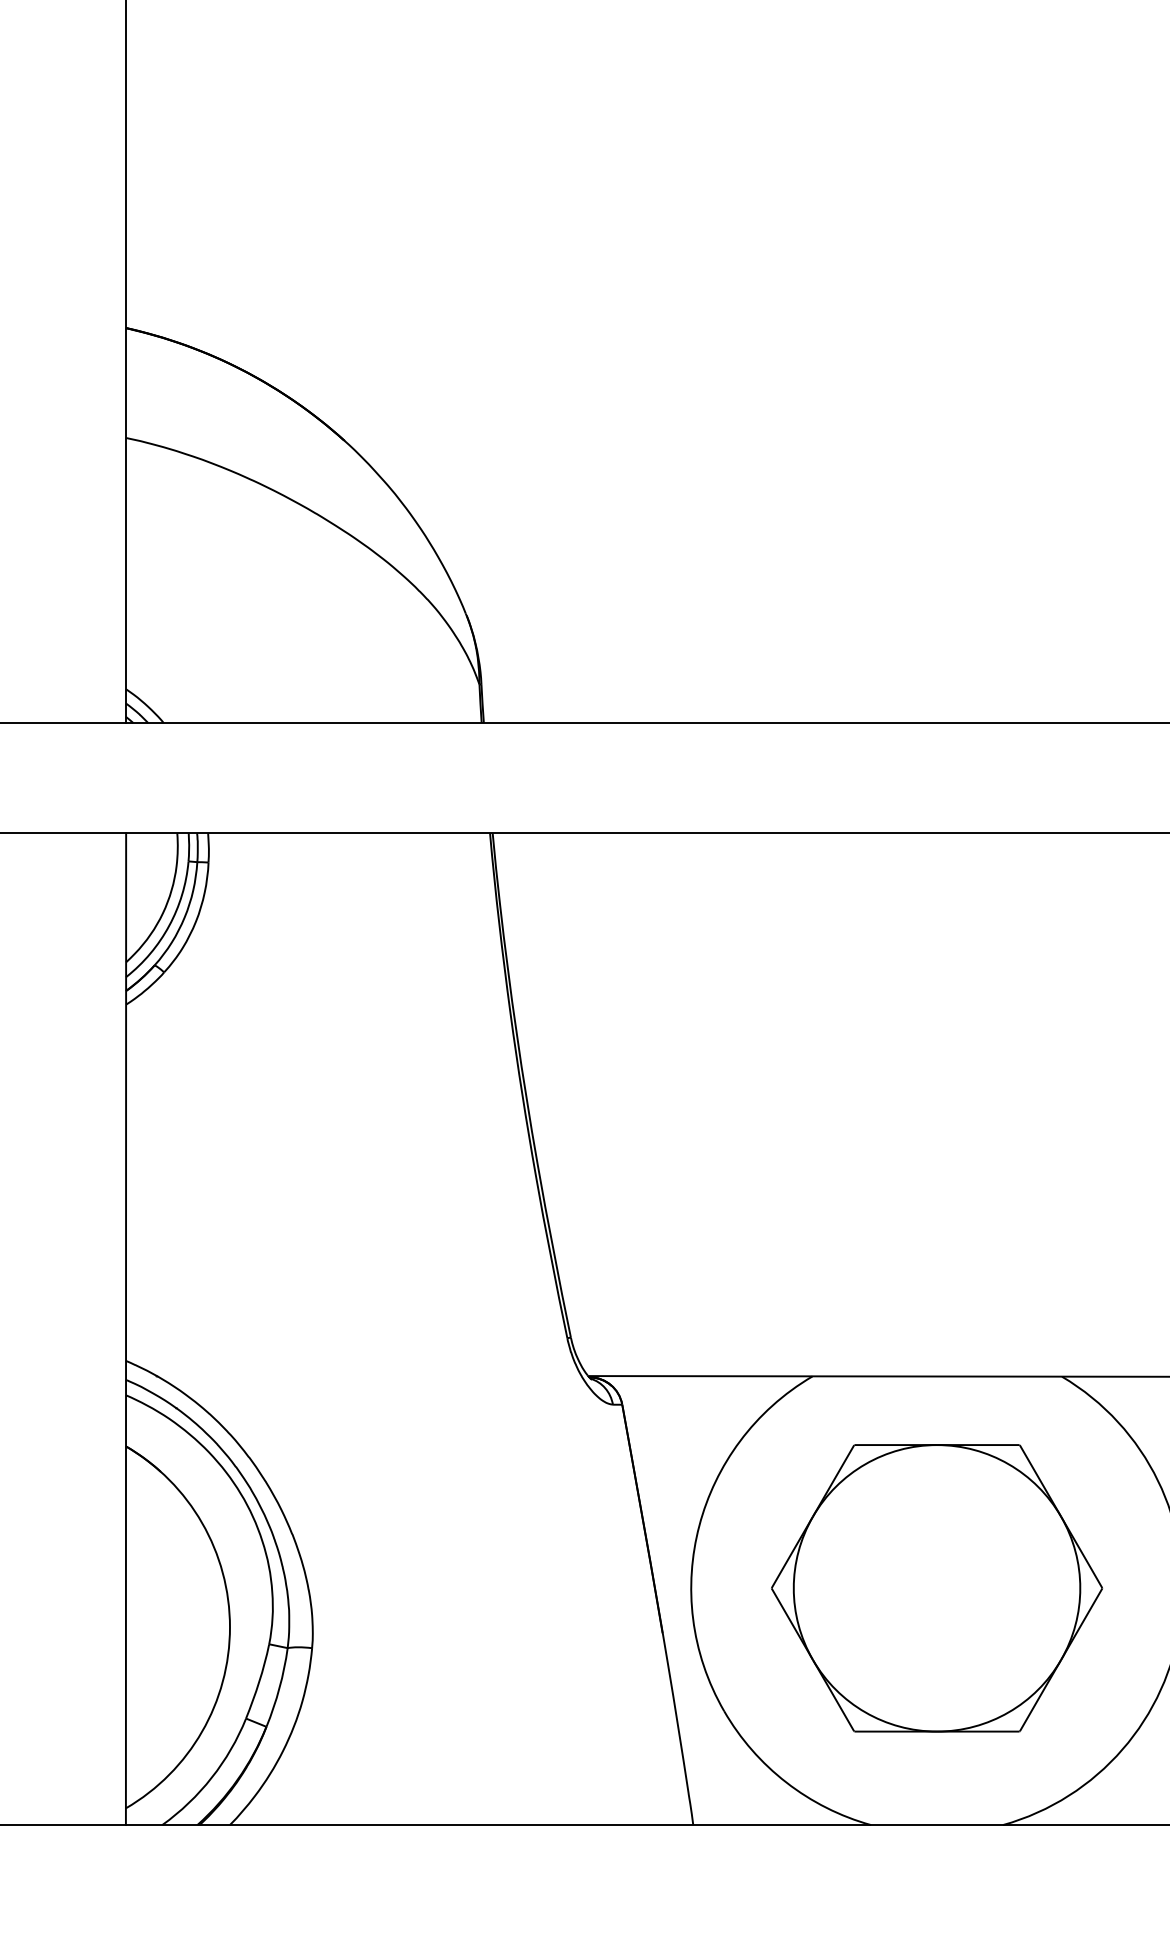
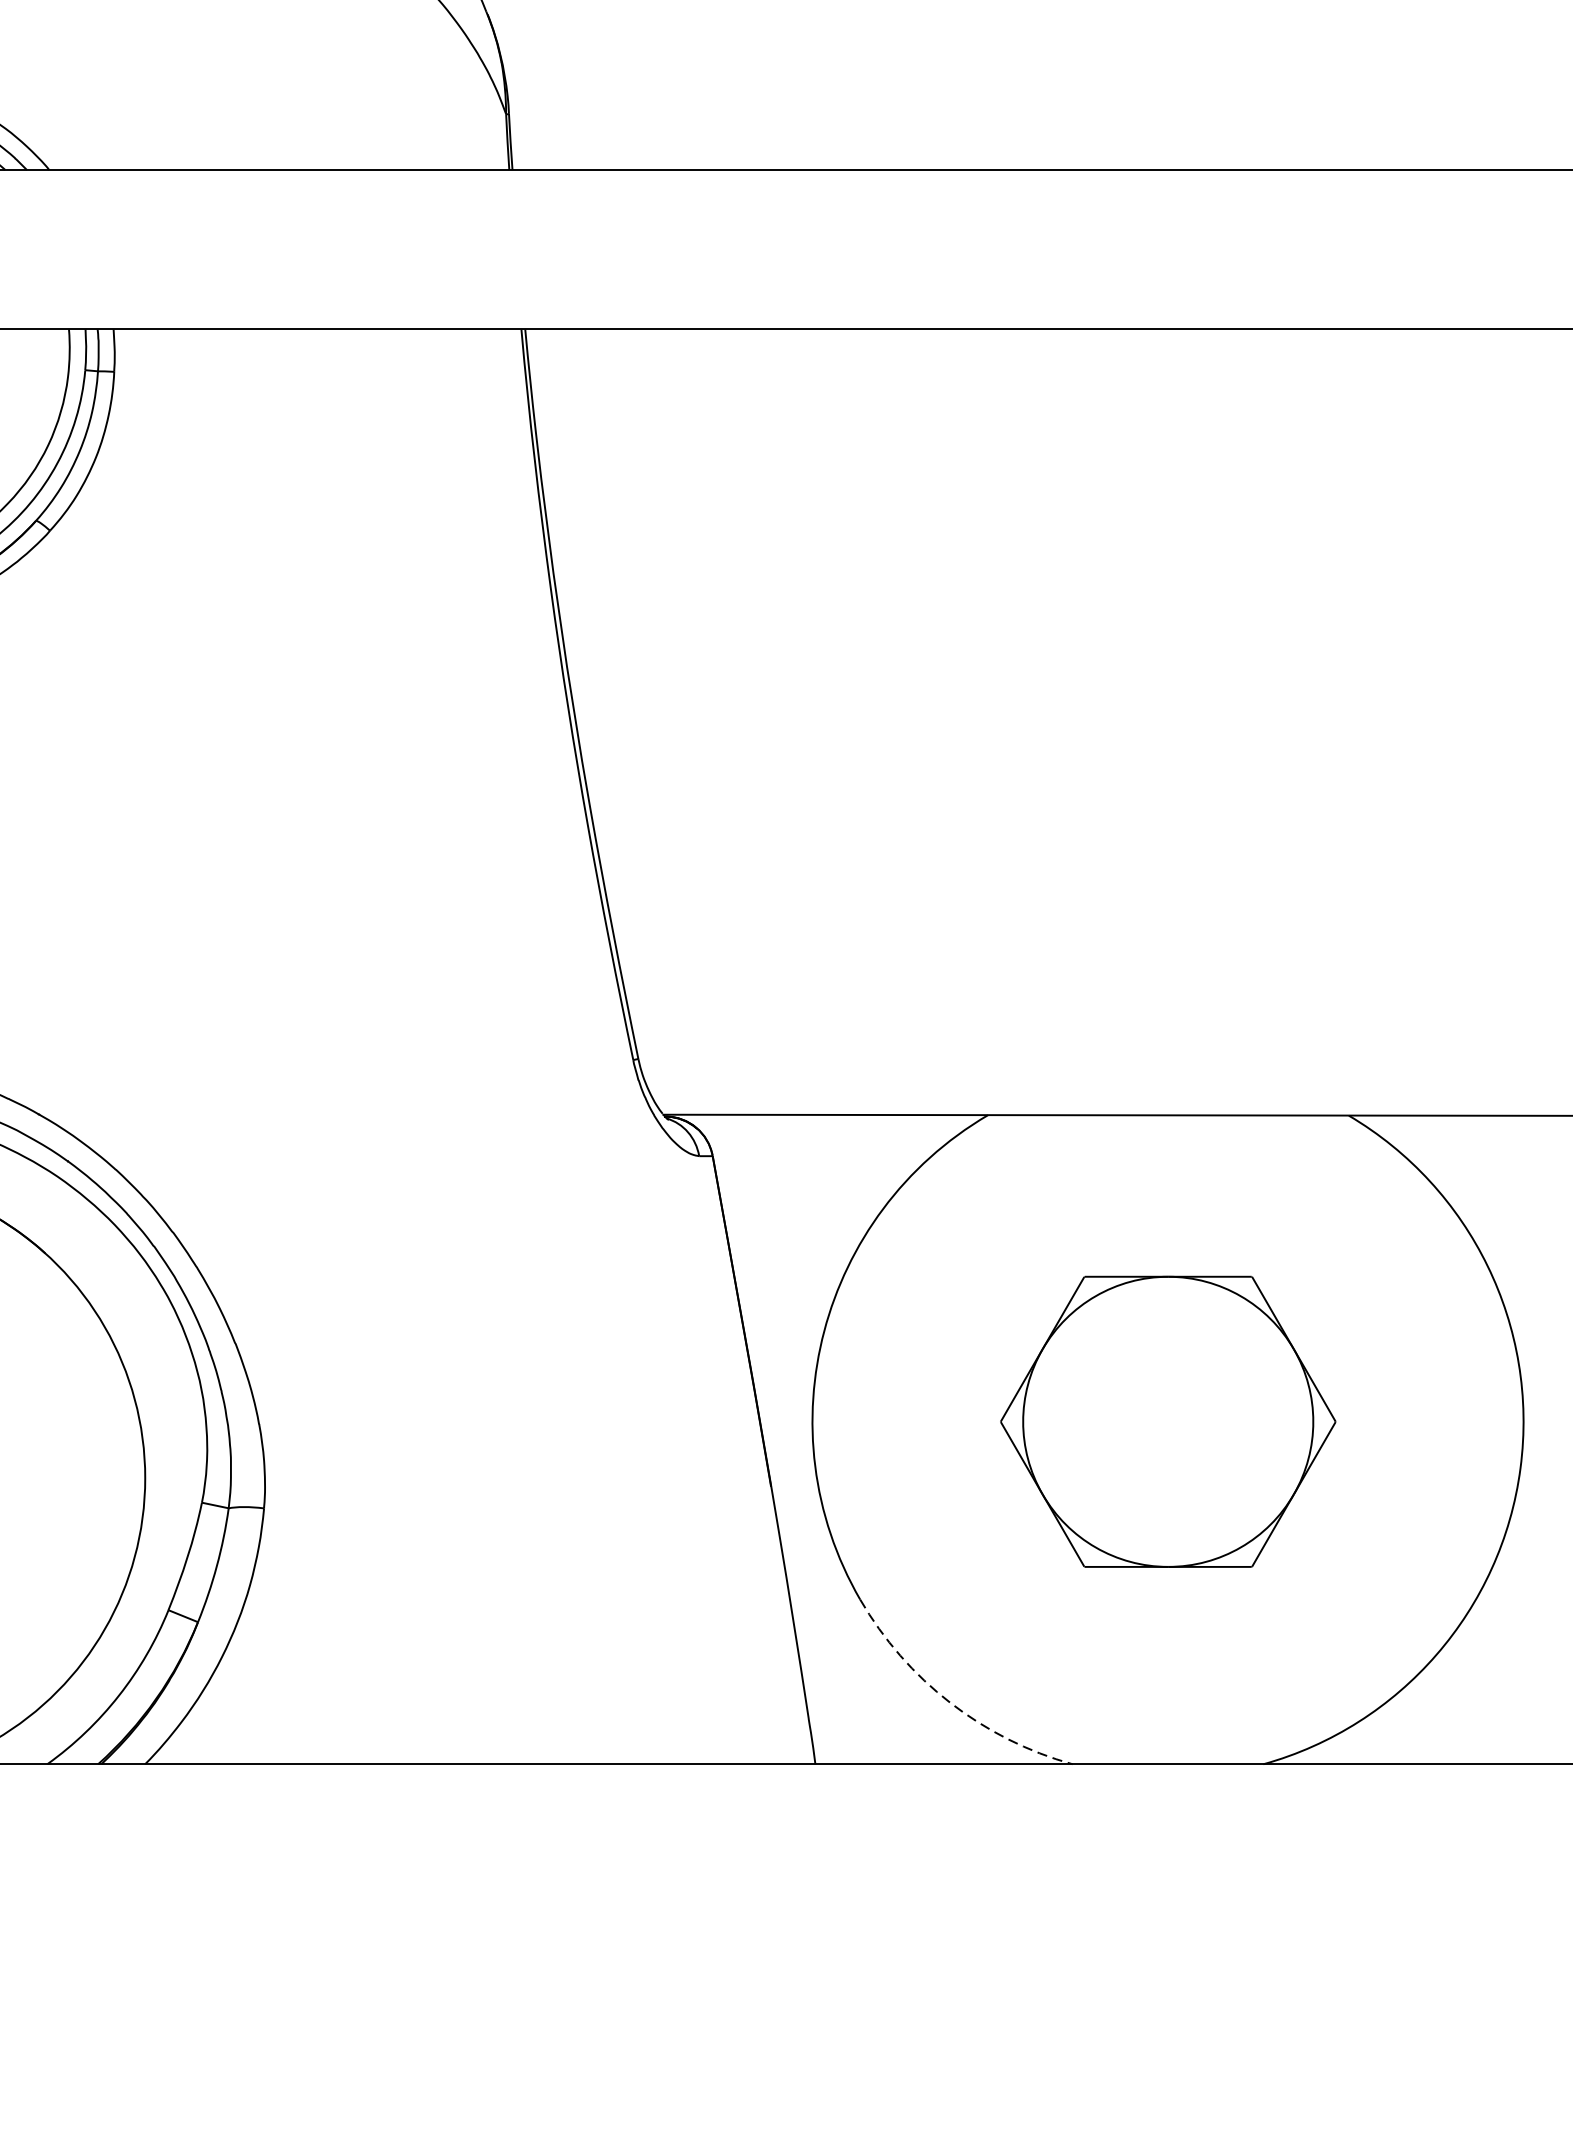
part: (937, 1588) -> (1168, 1422), size x0.7
arc: (786, 1782) -> (950, 1702), solid -> dashed

